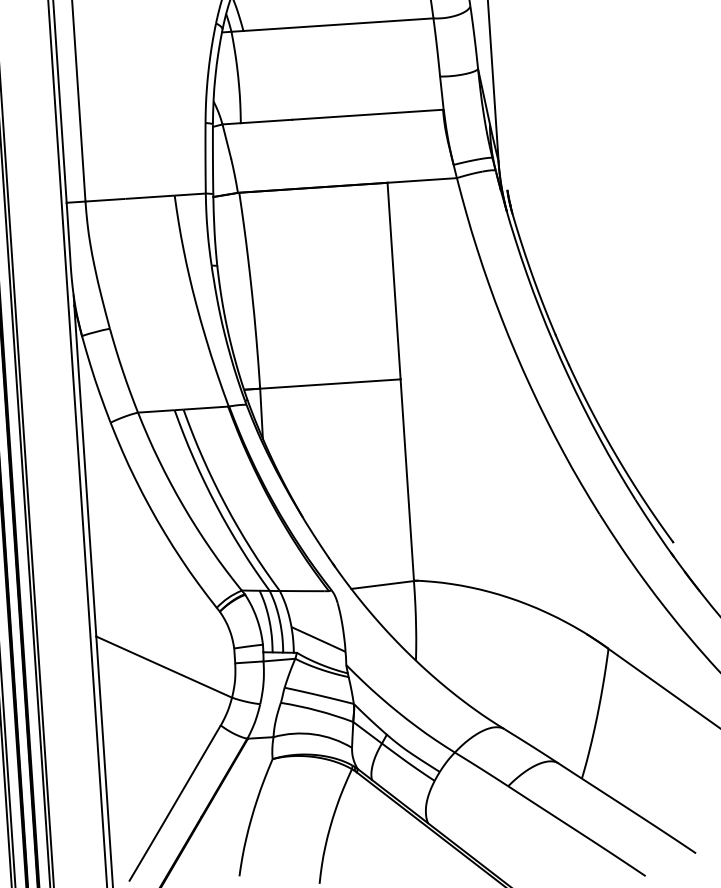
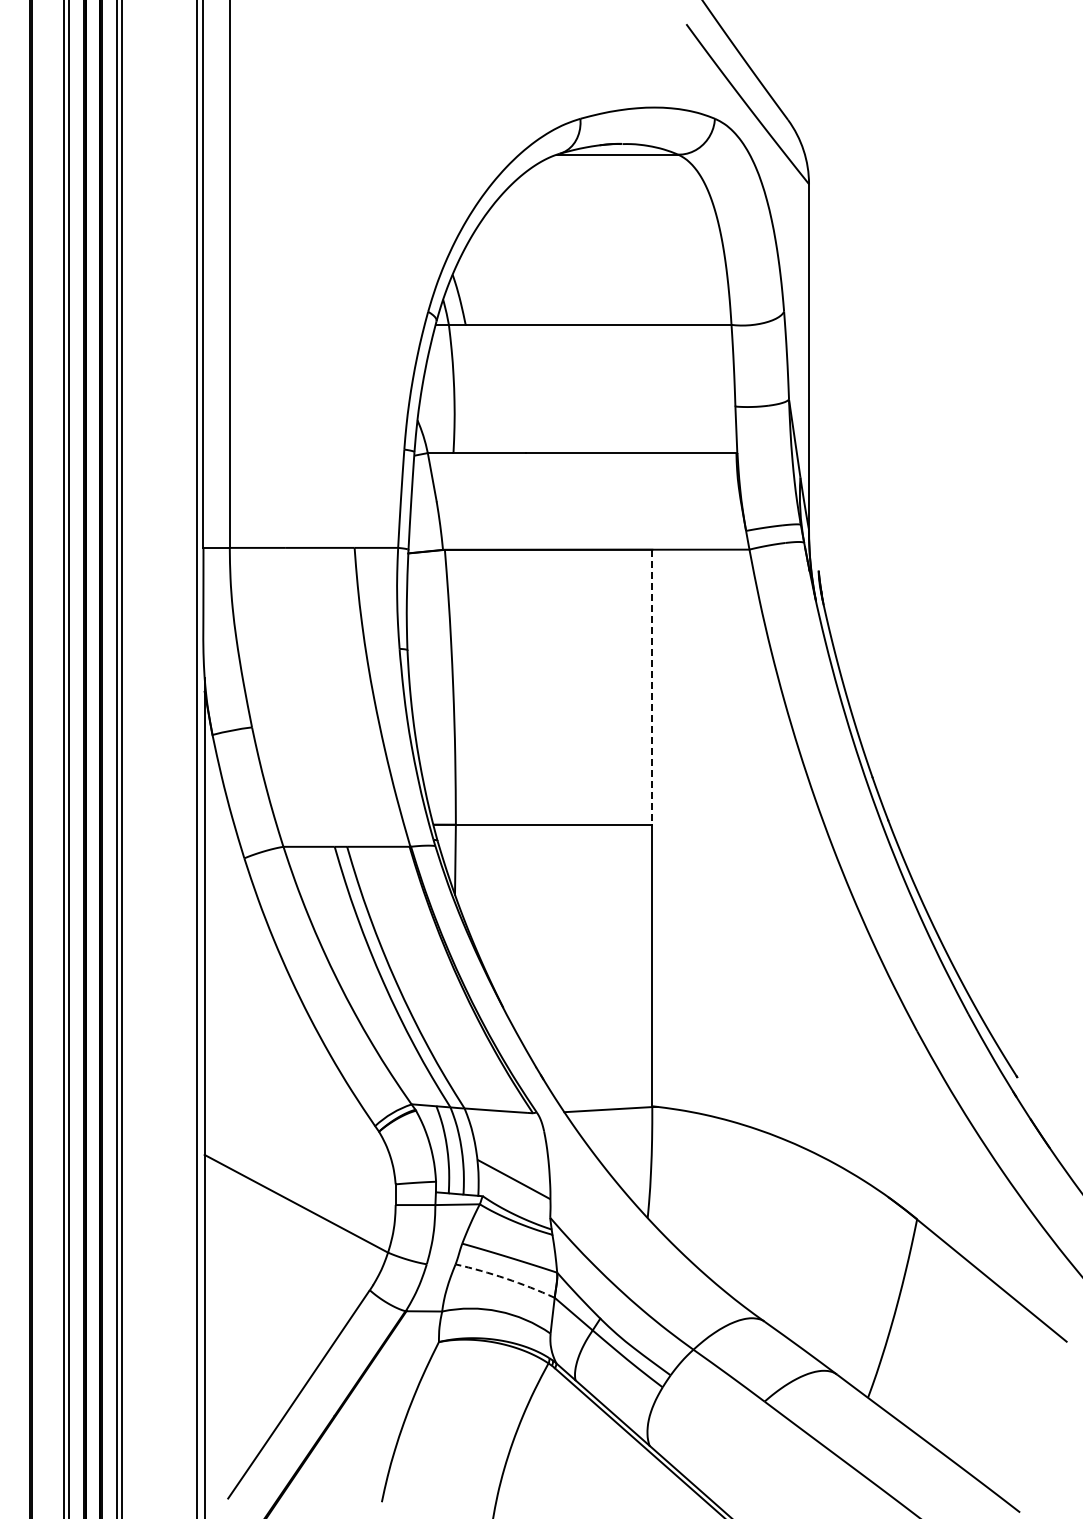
line: (394, 281) -> (652, 687), solid -> dashed
arc: (317, 710) -> (506, 1278), solid -> dashed

